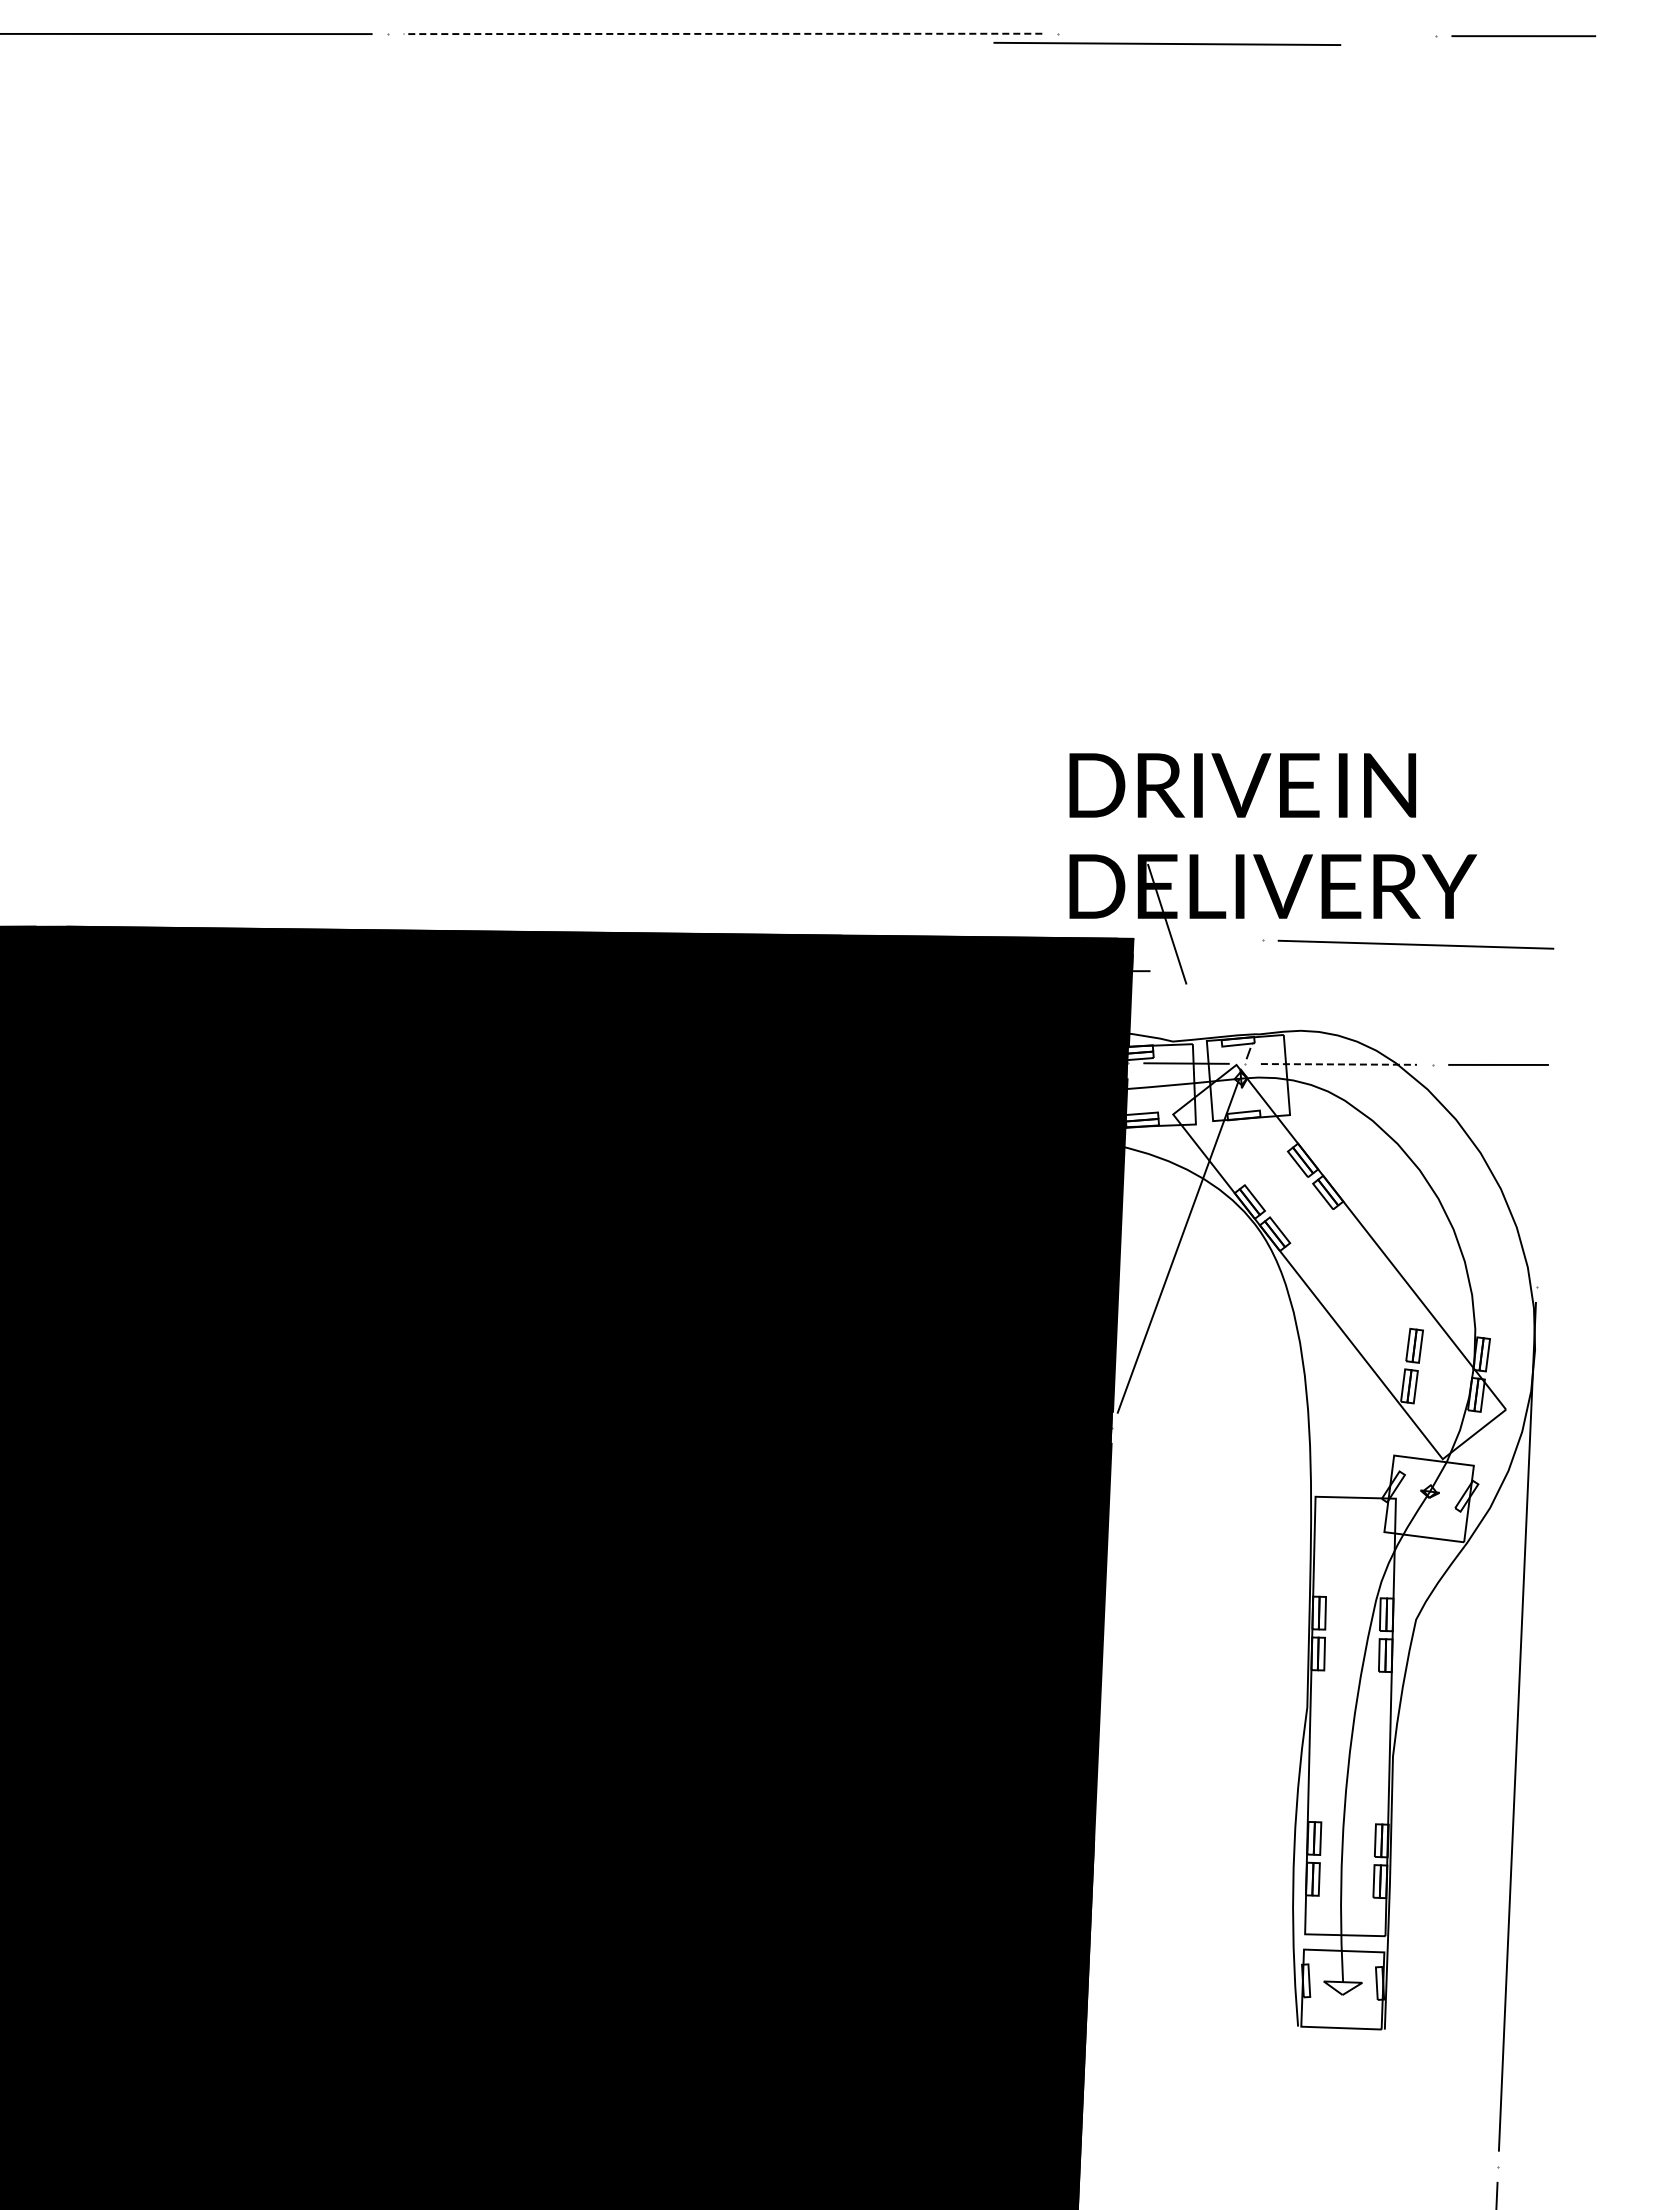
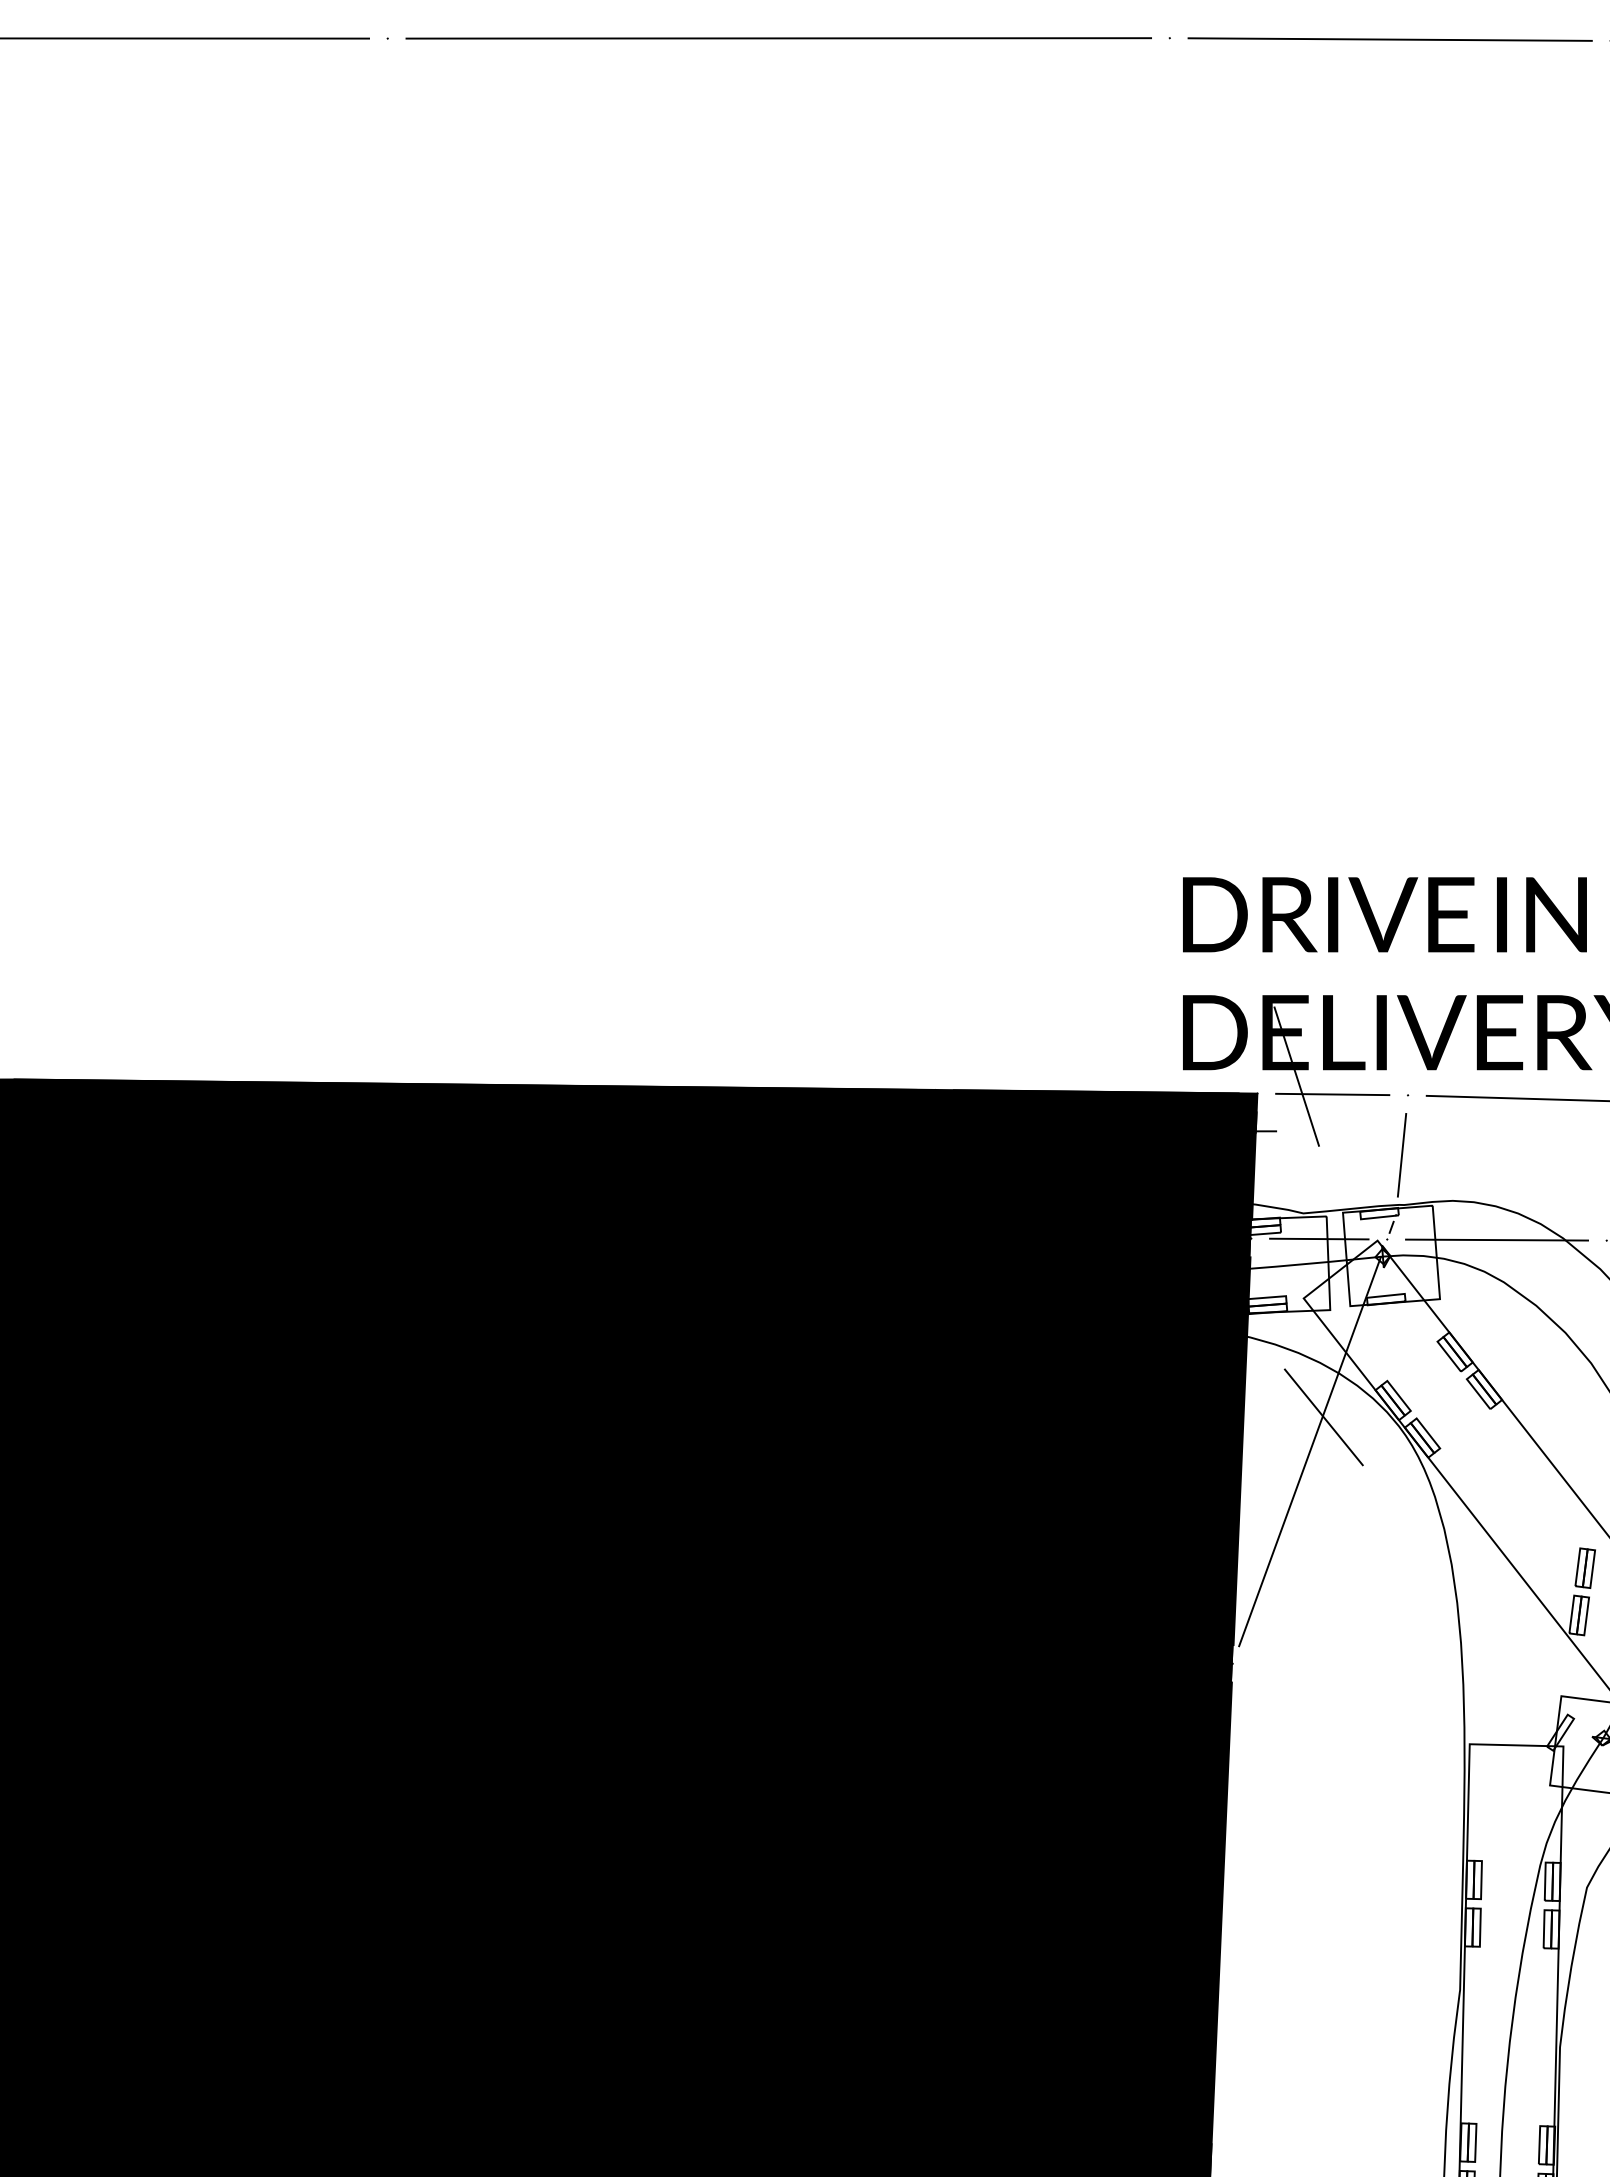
line: (722, 33) -> (778, 37), dashed -> solid
line: (1167, 43) -> (1390, 39), moved
line: (1197, 939) -> (1332, 1094), added
line: (1257, 991) -> (1402, 1155), added
line: (1339, 1064) -> (1497, 1240), dashed -> solid
line: (1190, 1216) -> (1323, 1417), added

